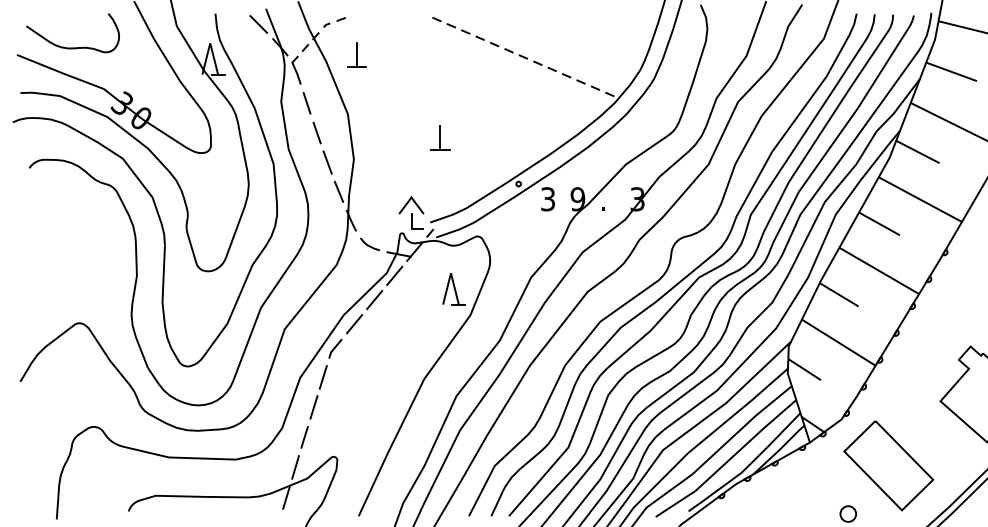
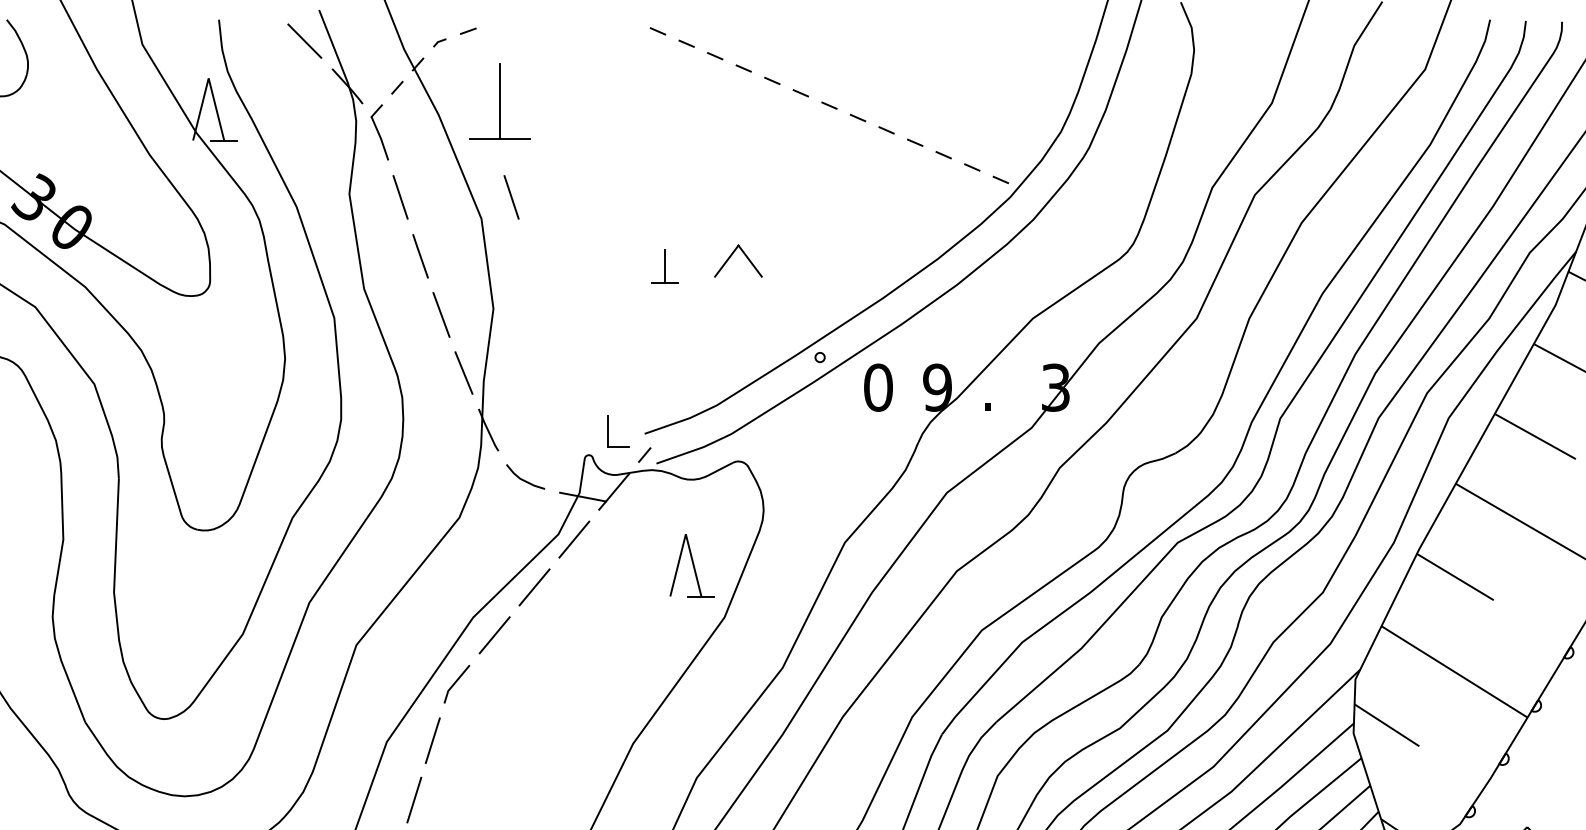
part: (356, 54) -> (498, 100), size x1.6
line: (362, 103) -> (510, 197), added
part: (440, 137) -> (665, 265), size x0.7
text: (547, 199) -> (877, 388), 3 -> 0
part: (411, 205) -> (738, 261), moved

